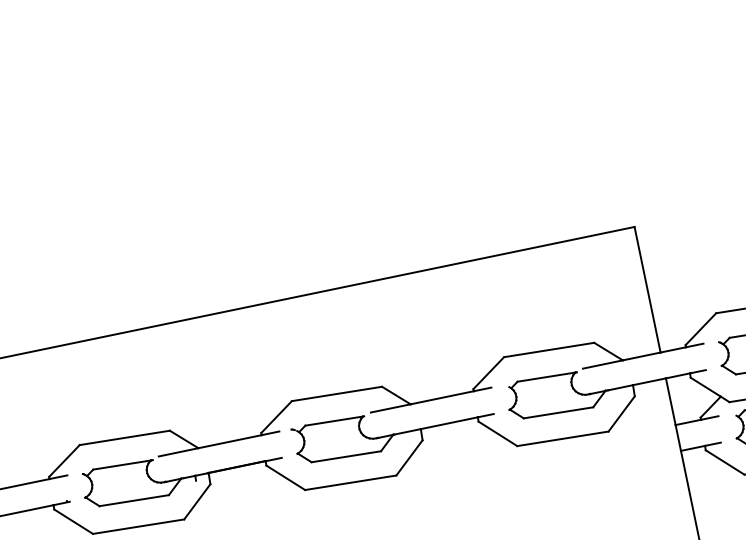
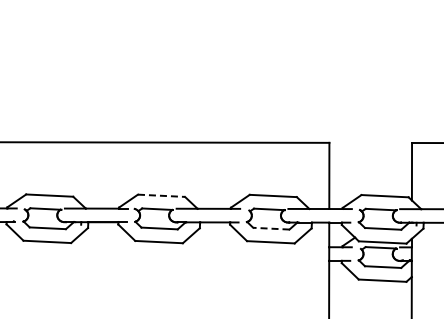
line: (336, 393) -> (161, 195), solid -> dashed
line: (556, 412) -> (270, 228), solid -> dashed

